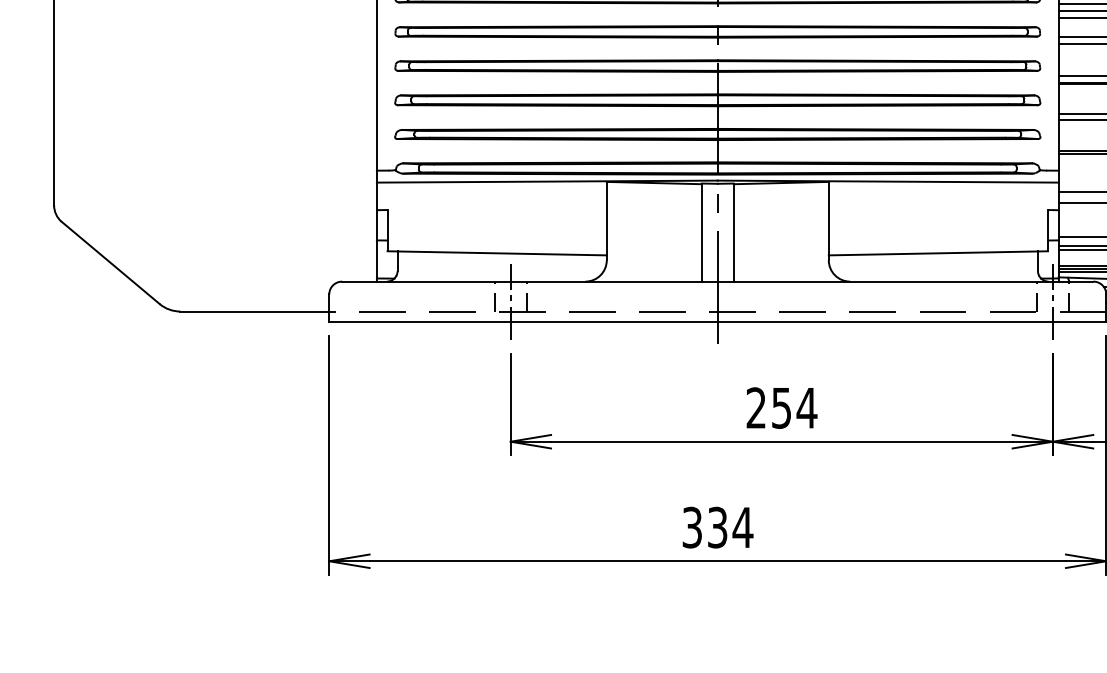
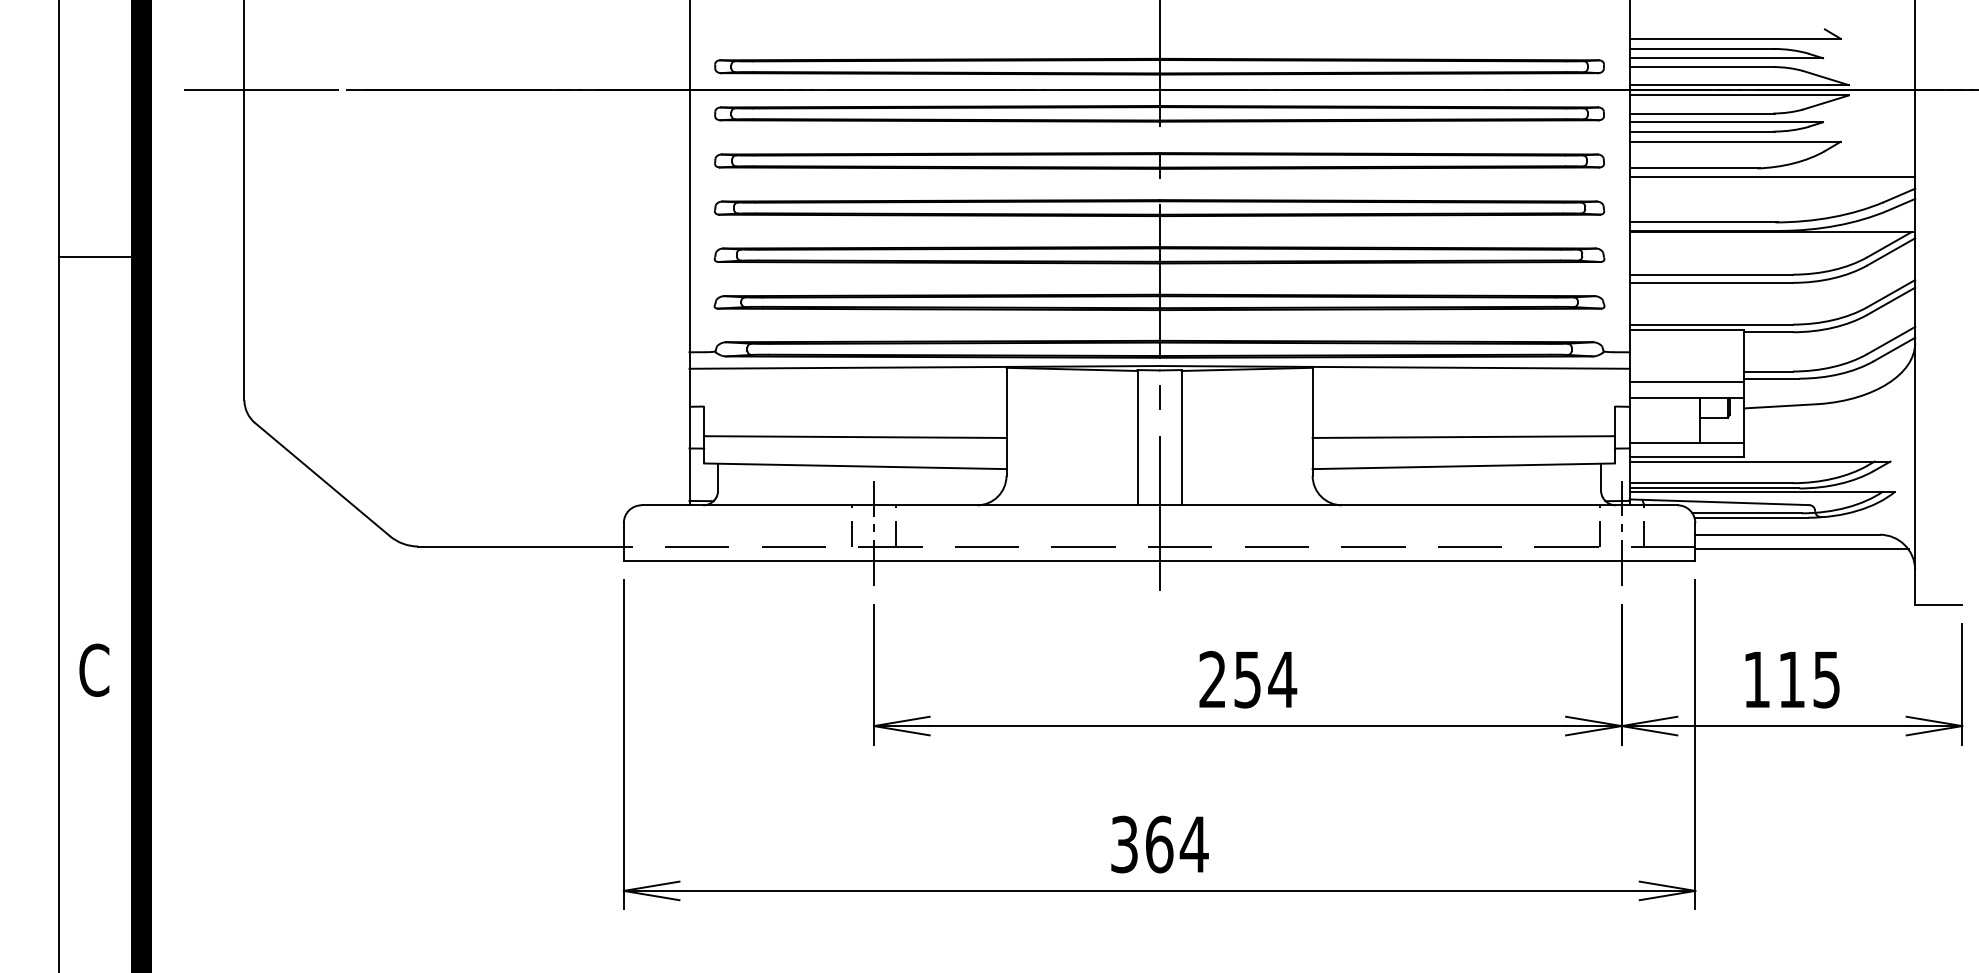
line: (497, 231) -> (855, 436), added
line: (938, 231) -> (1463, 436), added
text: (717, 527) -> (1159, 844), 334 -> 364

